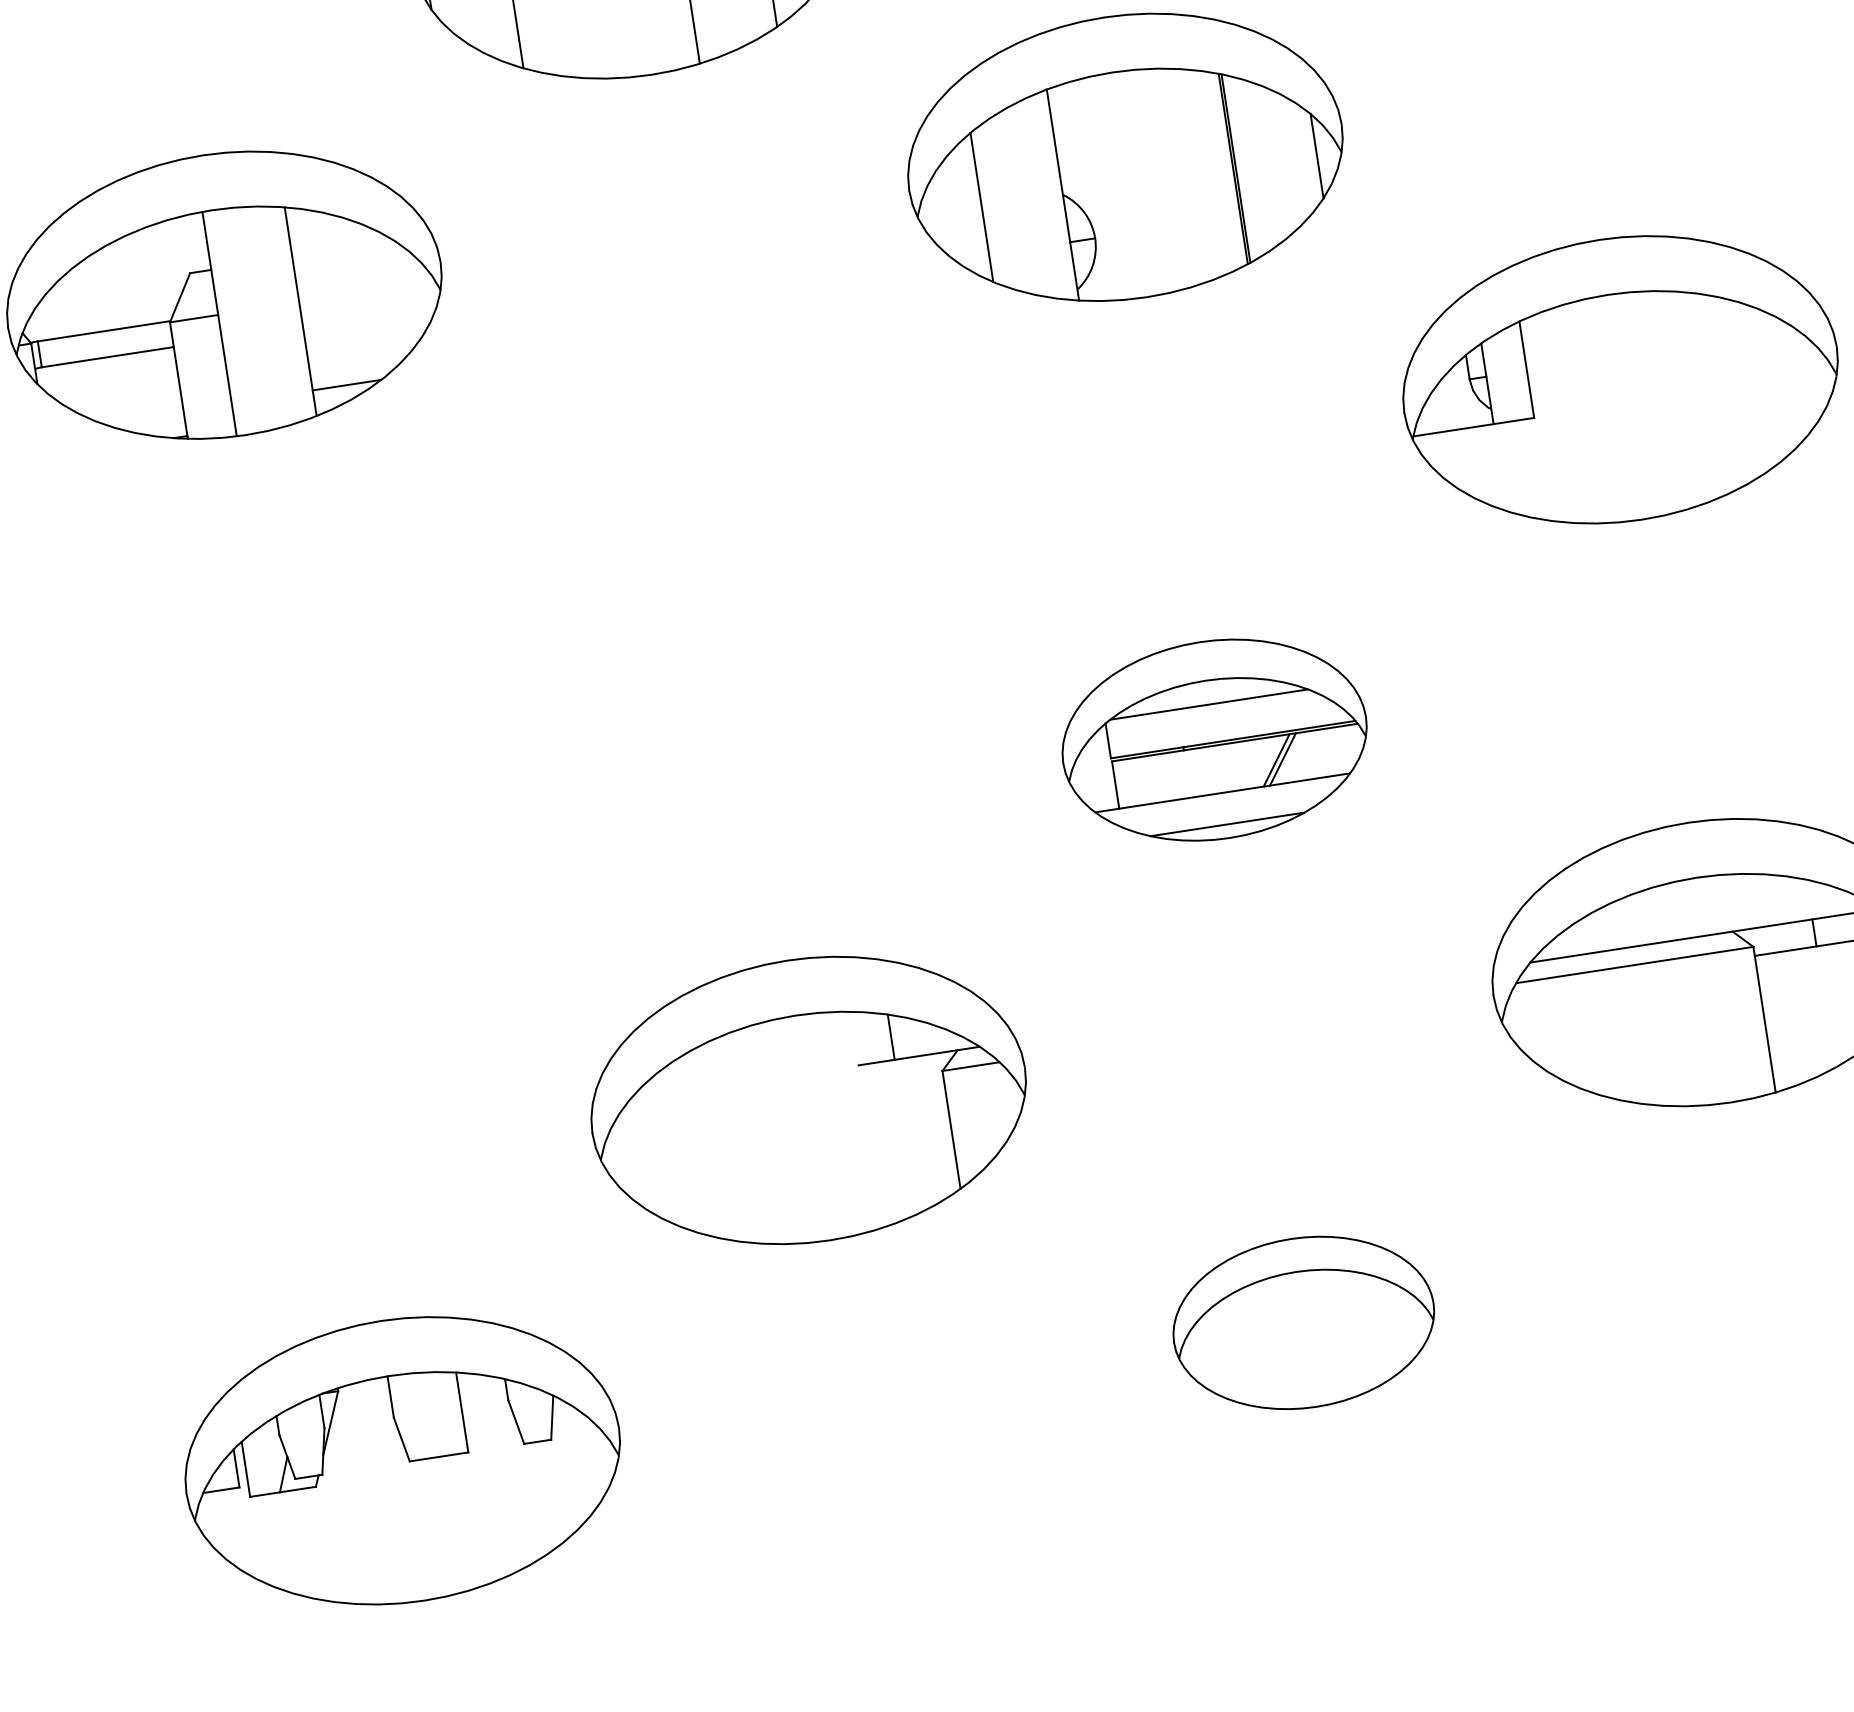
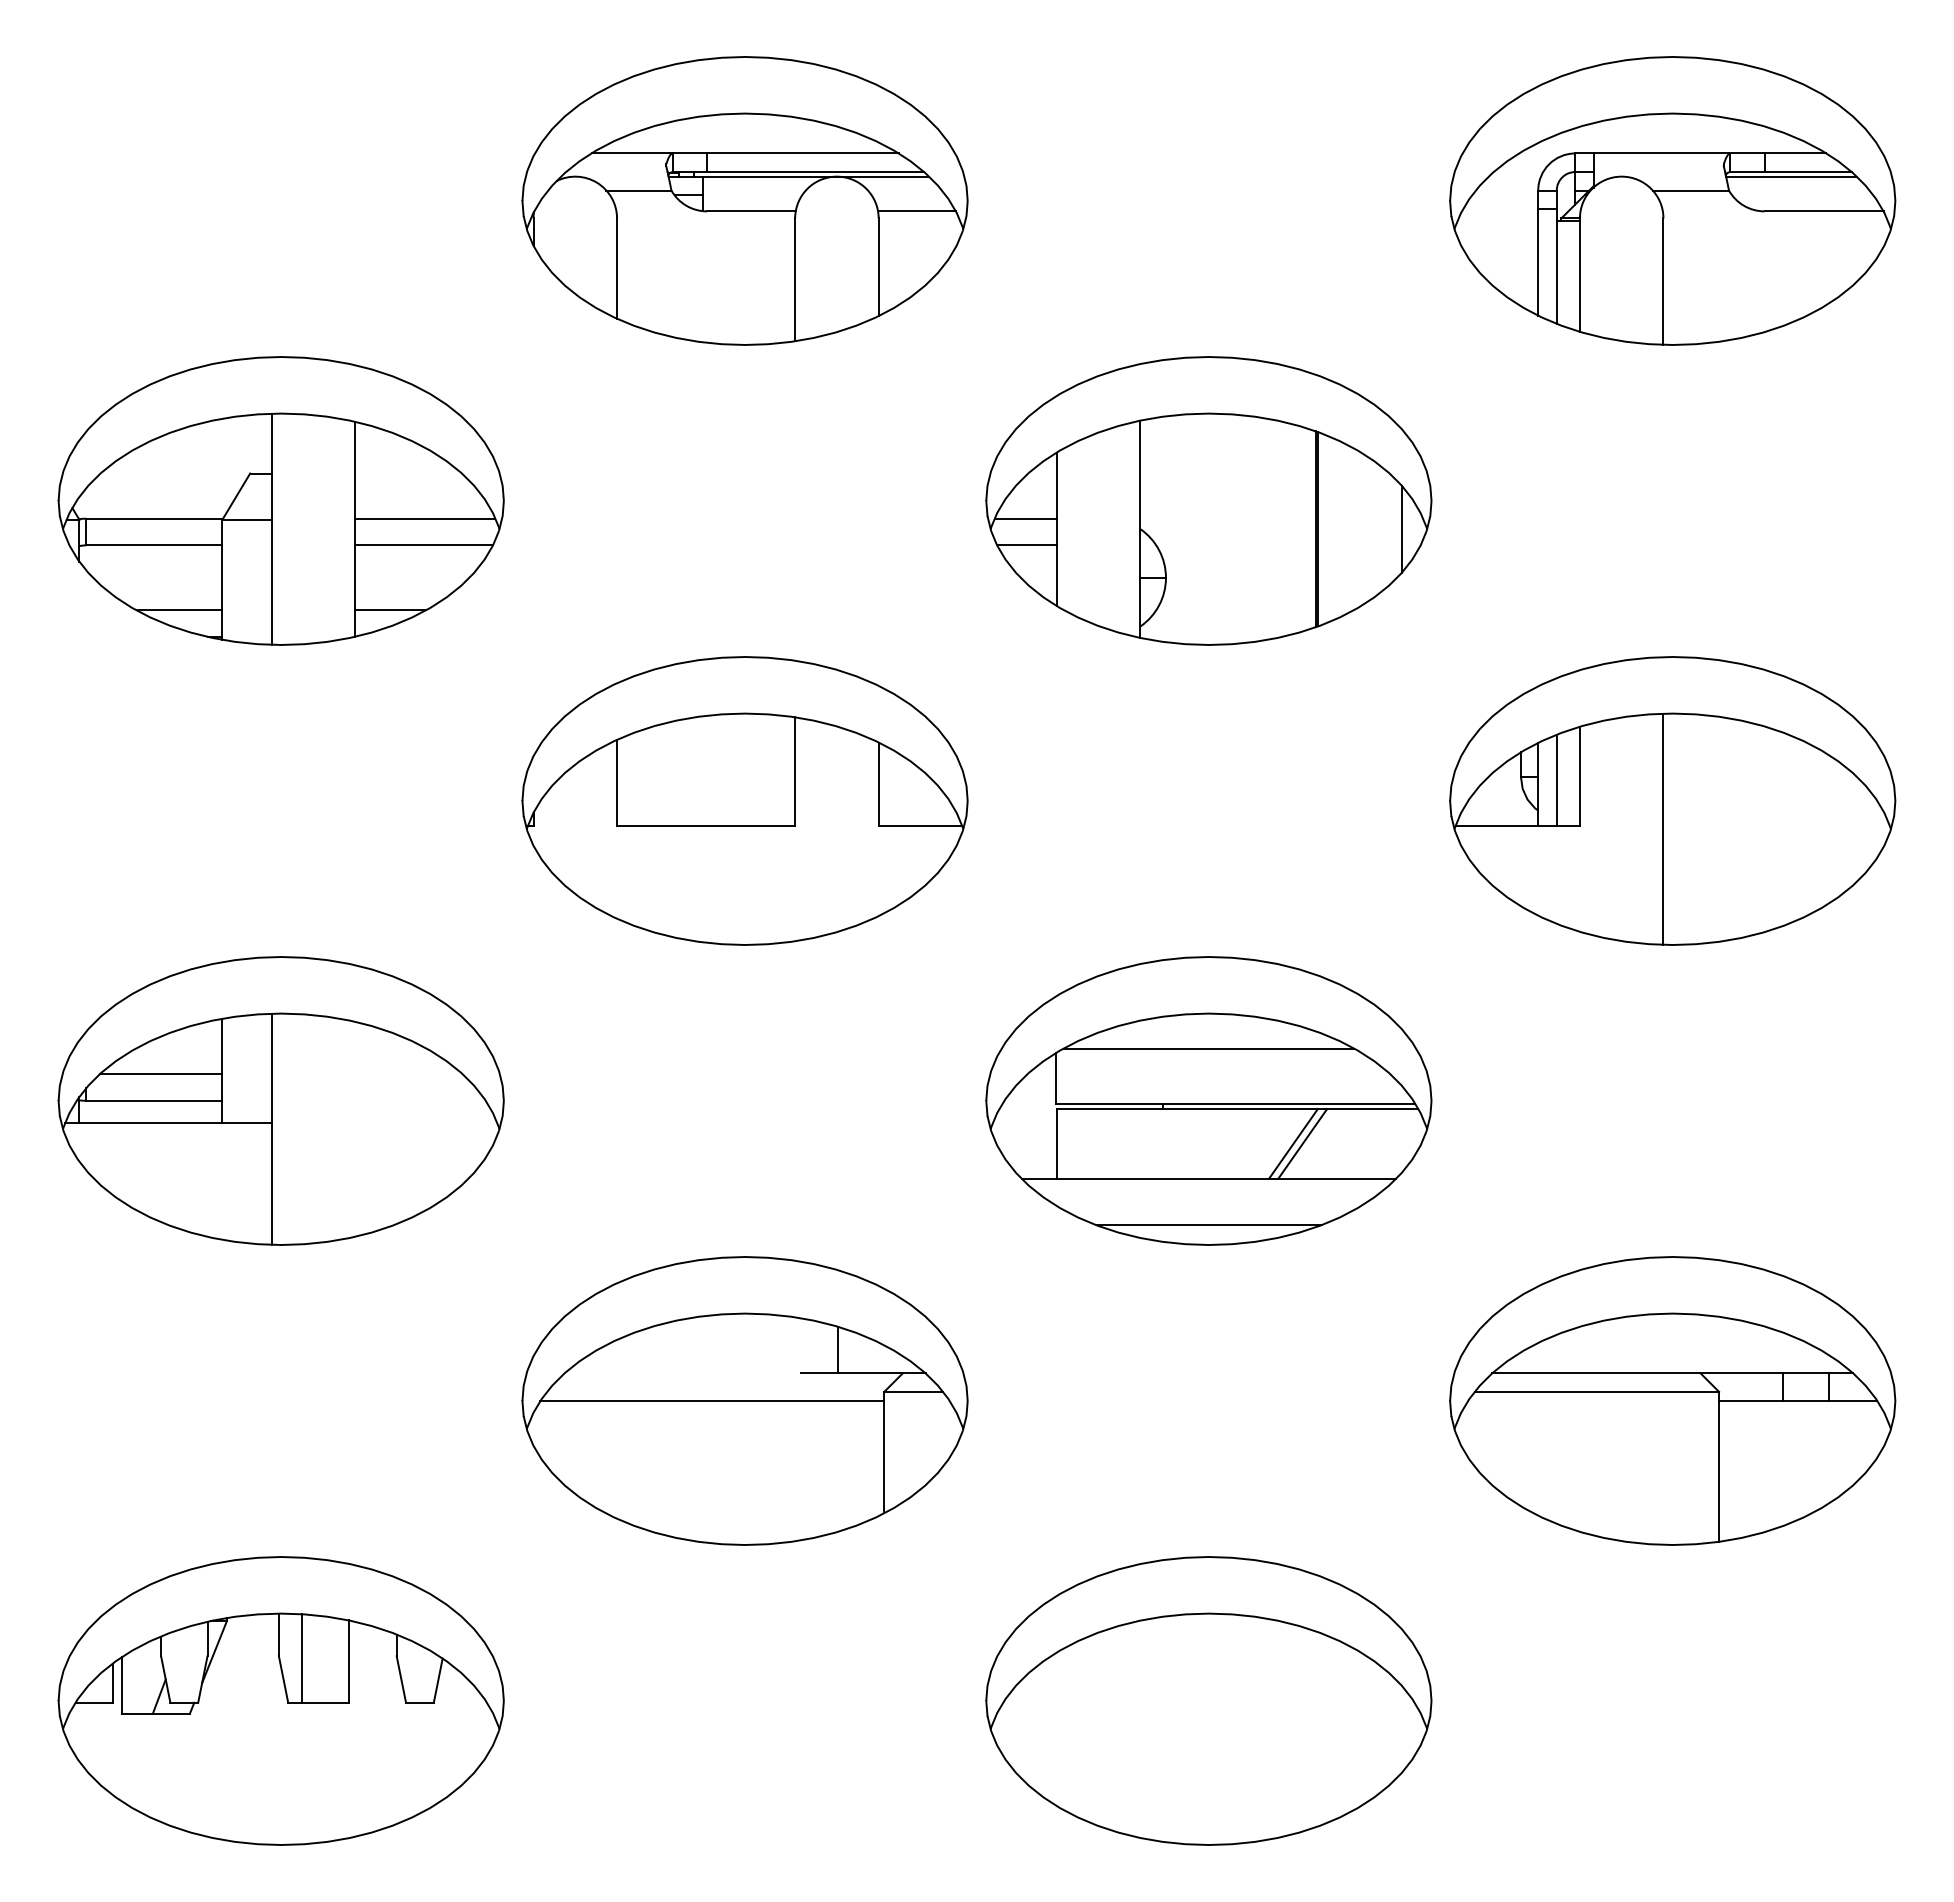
line: (949, 201) -> (1025, 518), added
line: (954, 227) -> (1026, 545), added
line: (367, 290) -> (425, 518), added
line: (370, 317) -> (424, 545), added
line: (1504, 377) -> (1556, 780), added
line: (1615, 407) -> (1663, 828), added
line: (141, 416) -> (179, 610), added
part: (718, 517) -> (744, 800), added
part: (1214, 739) -> (1208, 1100), size x1.43
part: (312, 877) -> (280, 1100), added
line: (777, 1105) -> (712, 1401), added
part: (1303, 1322) -> (1208, 1700), size x1.67
line: (417, 1416) -> (302, 1658), added

